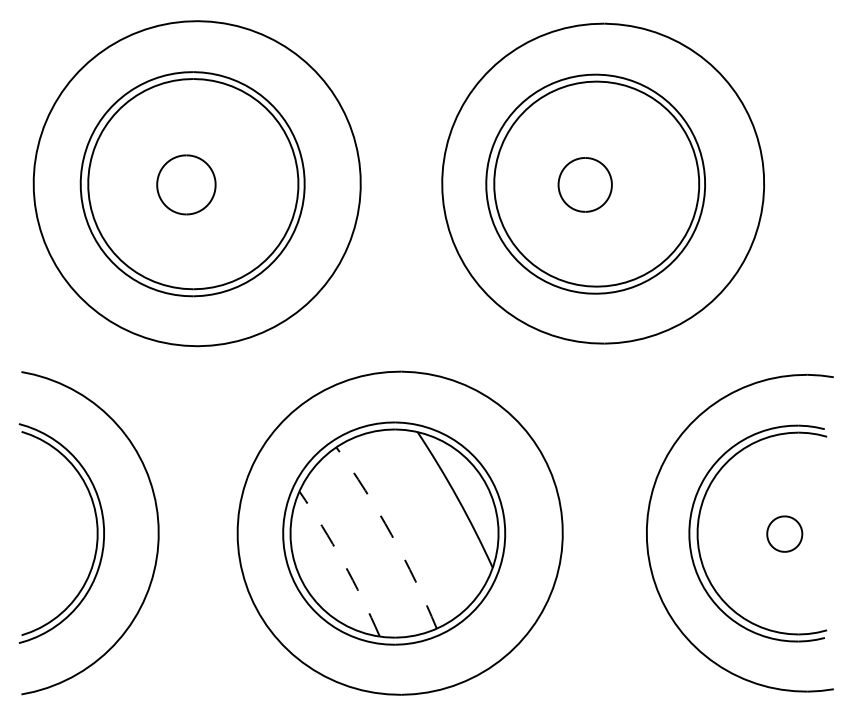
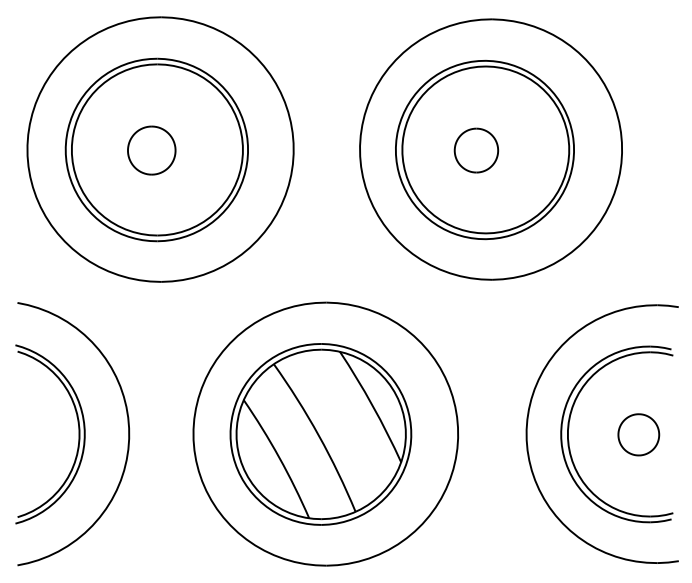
part: (784, 533) -> (638, 434), size x1.43
arc: (391, 534) -> (318, 435), dashed -> solid
arc: (343, 561) -> (279, 457), dashed -> solid

